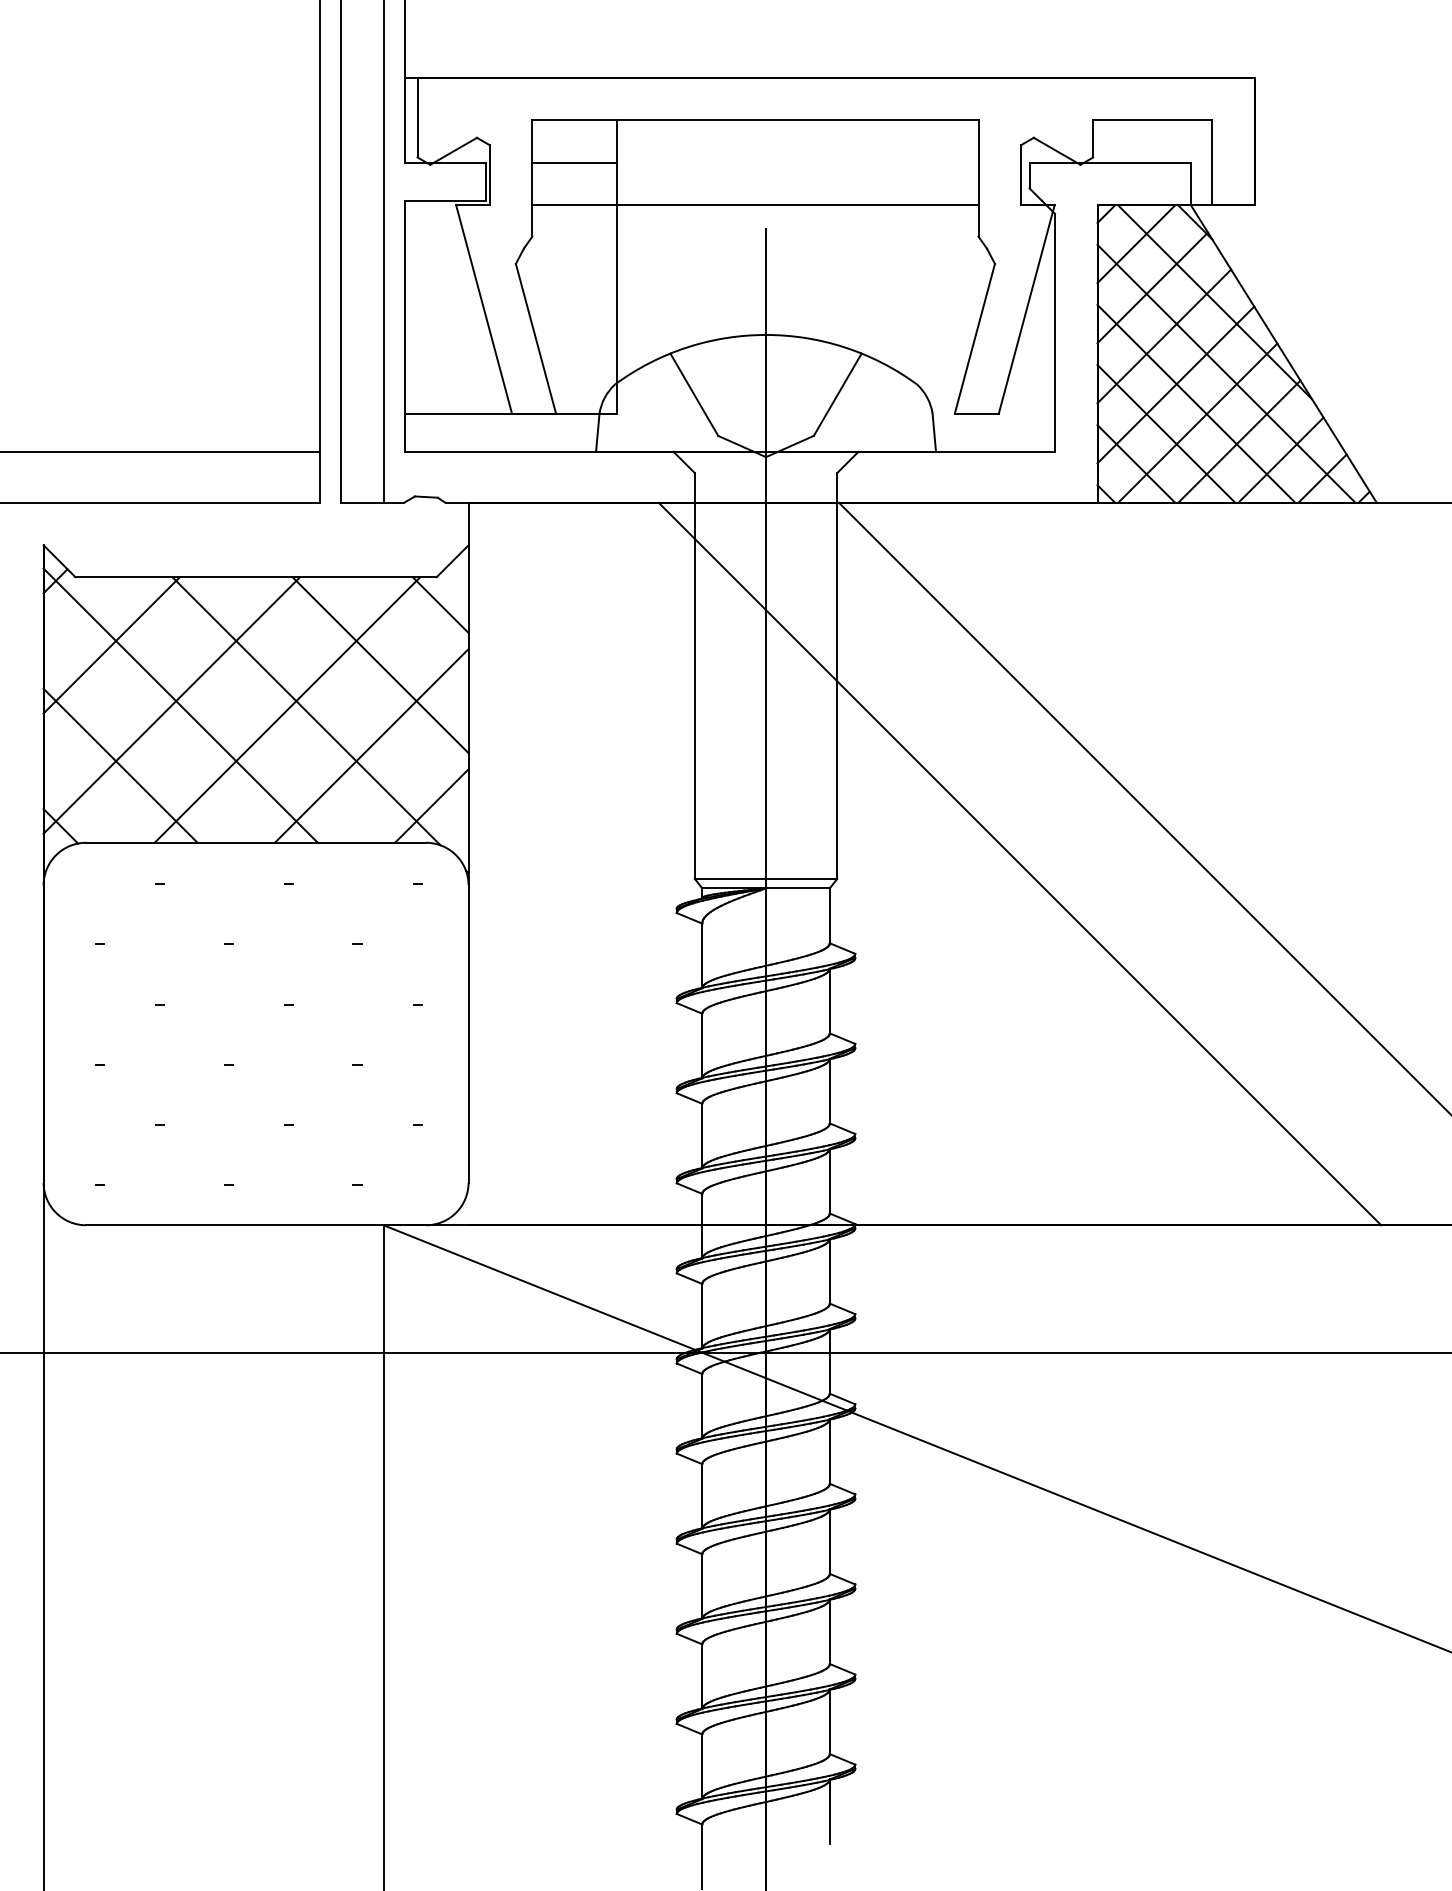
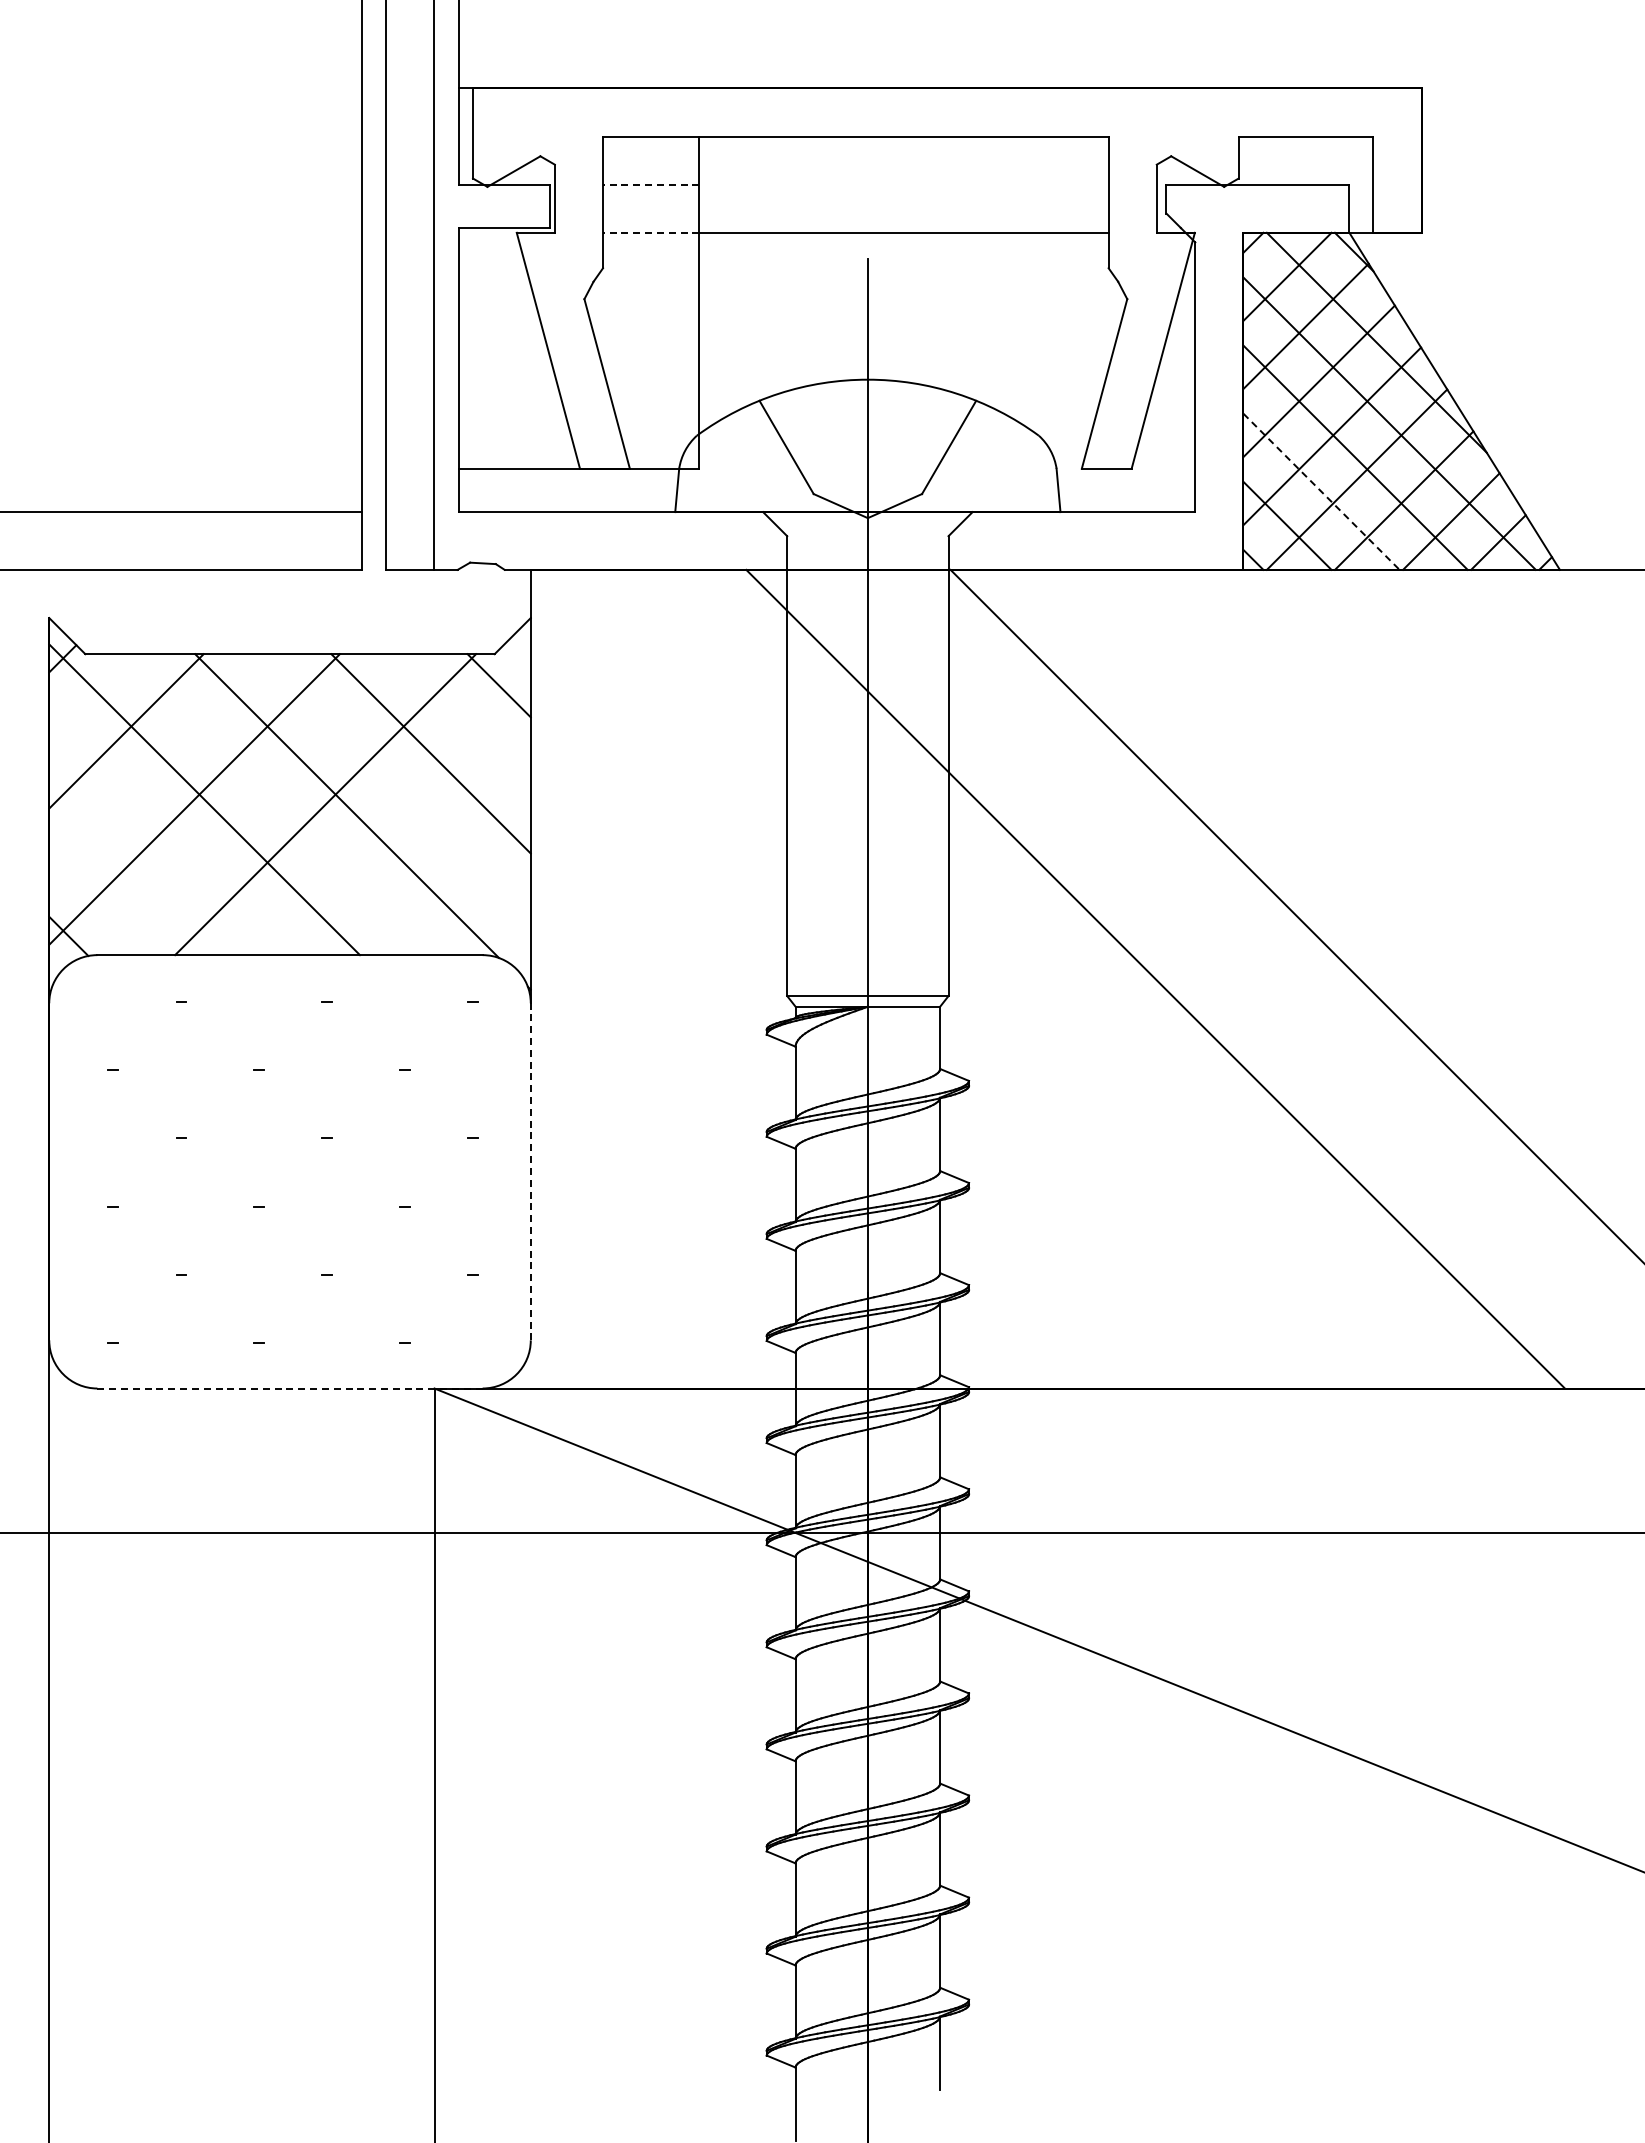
line: (574, 162) -> (650, 184), solid -> dashed
line: (574, 205) -> (650, 232), solid -> dashed
line: (1166, 434) -> (1321, 492), solid -> dashed
line: (371, 746) -> (420, 845), removed
line: (120, 765) -> (136, 867), removed
line: (431, 806) -> (488, 913), removed
line: (468, 1033) -> (530, 1171), solid -> dashed
line: (256, 1225) -> (290, 1388), solid -> dashed

